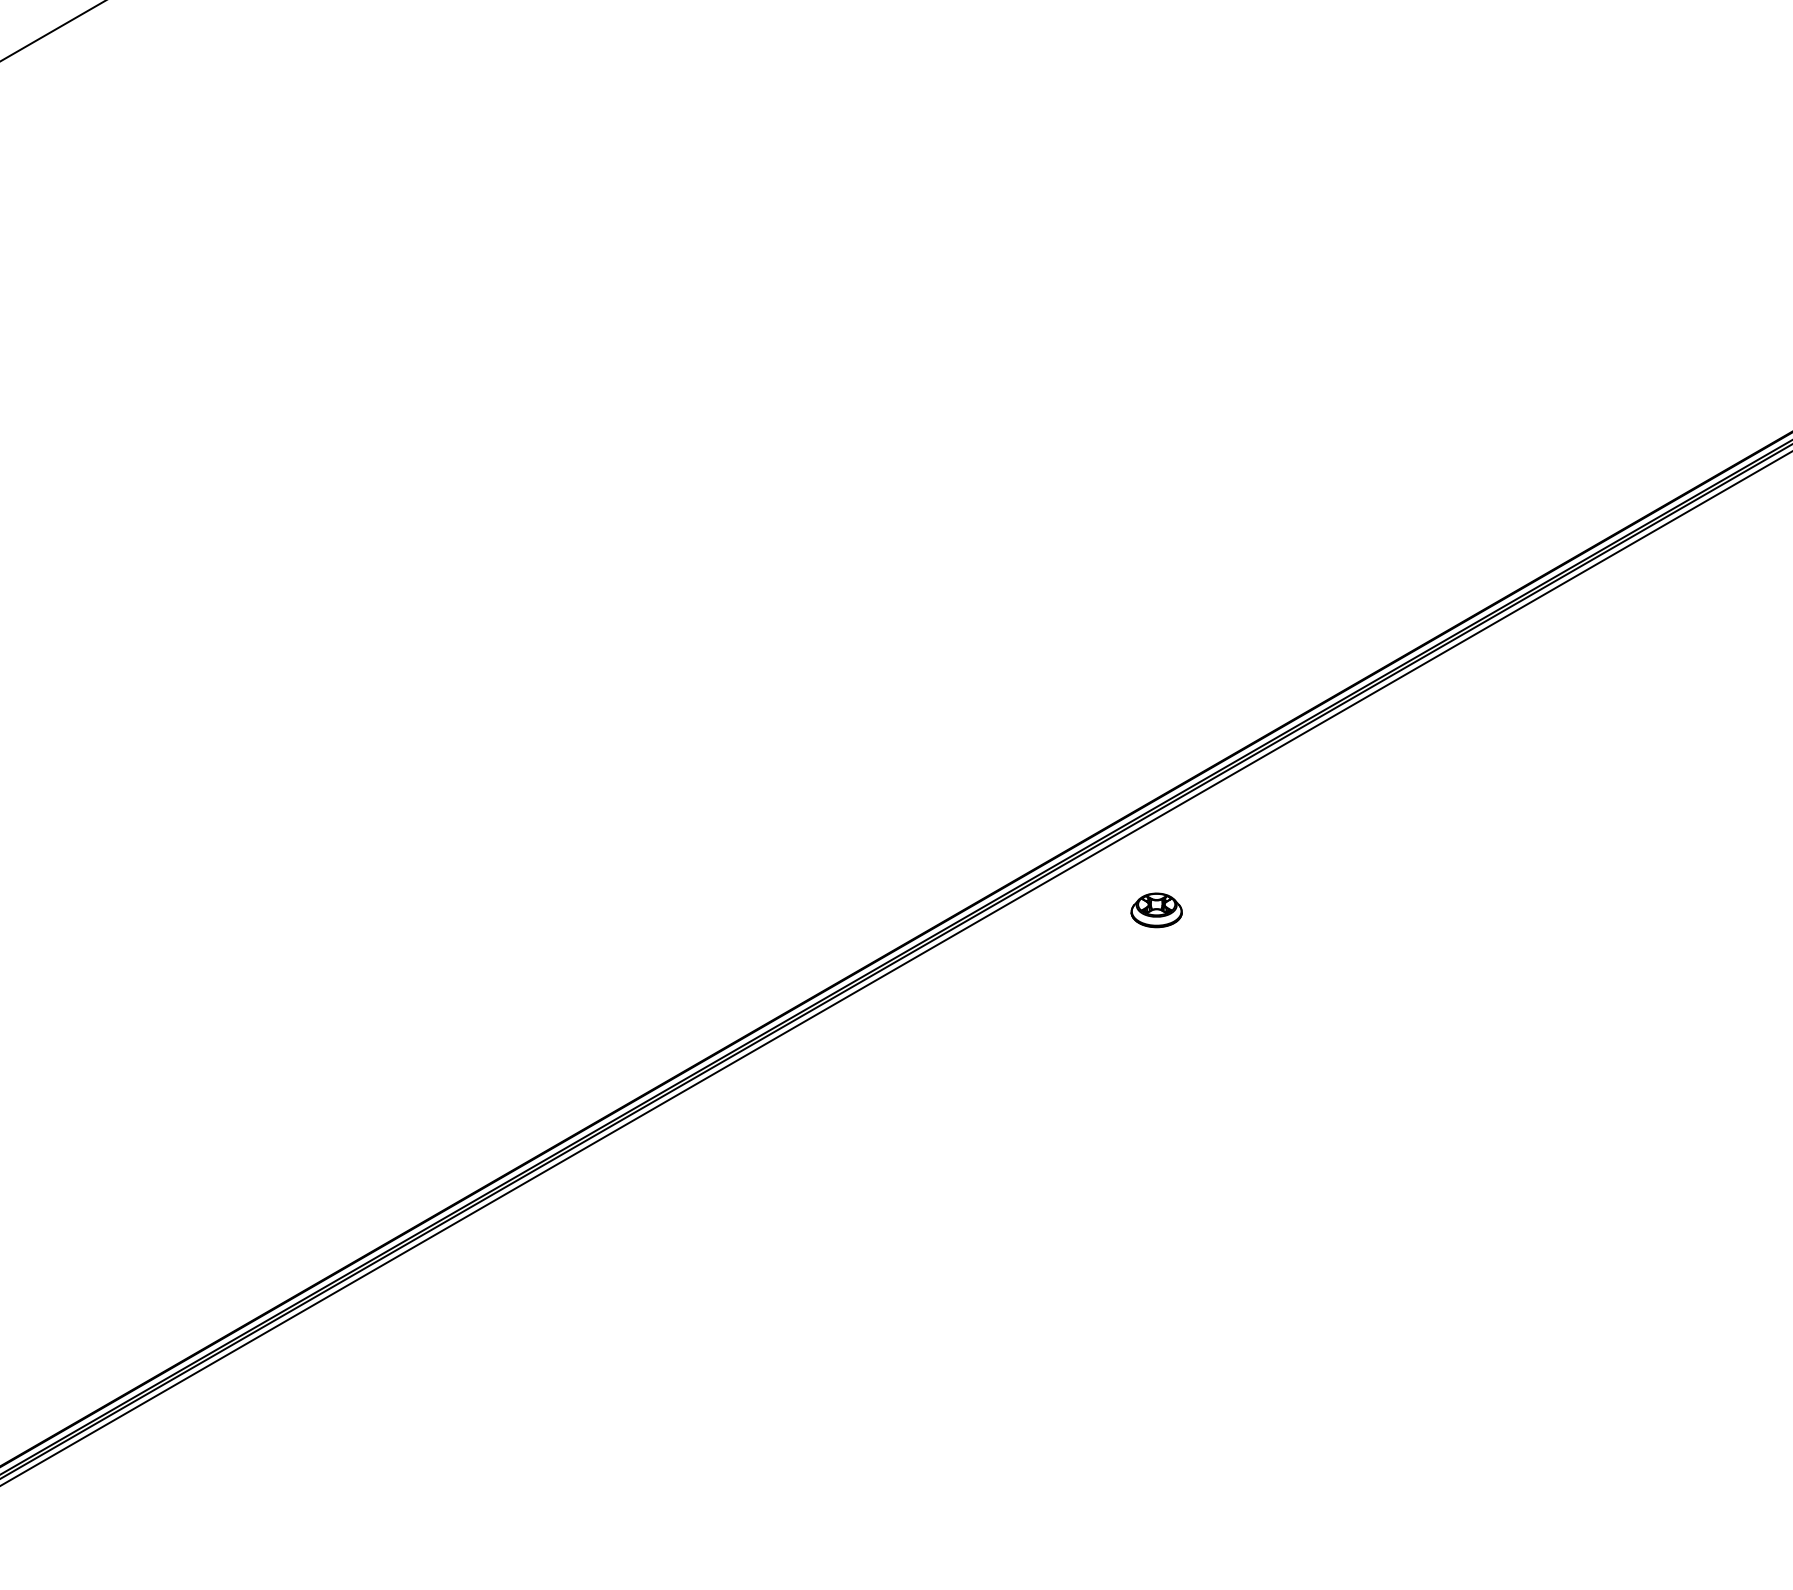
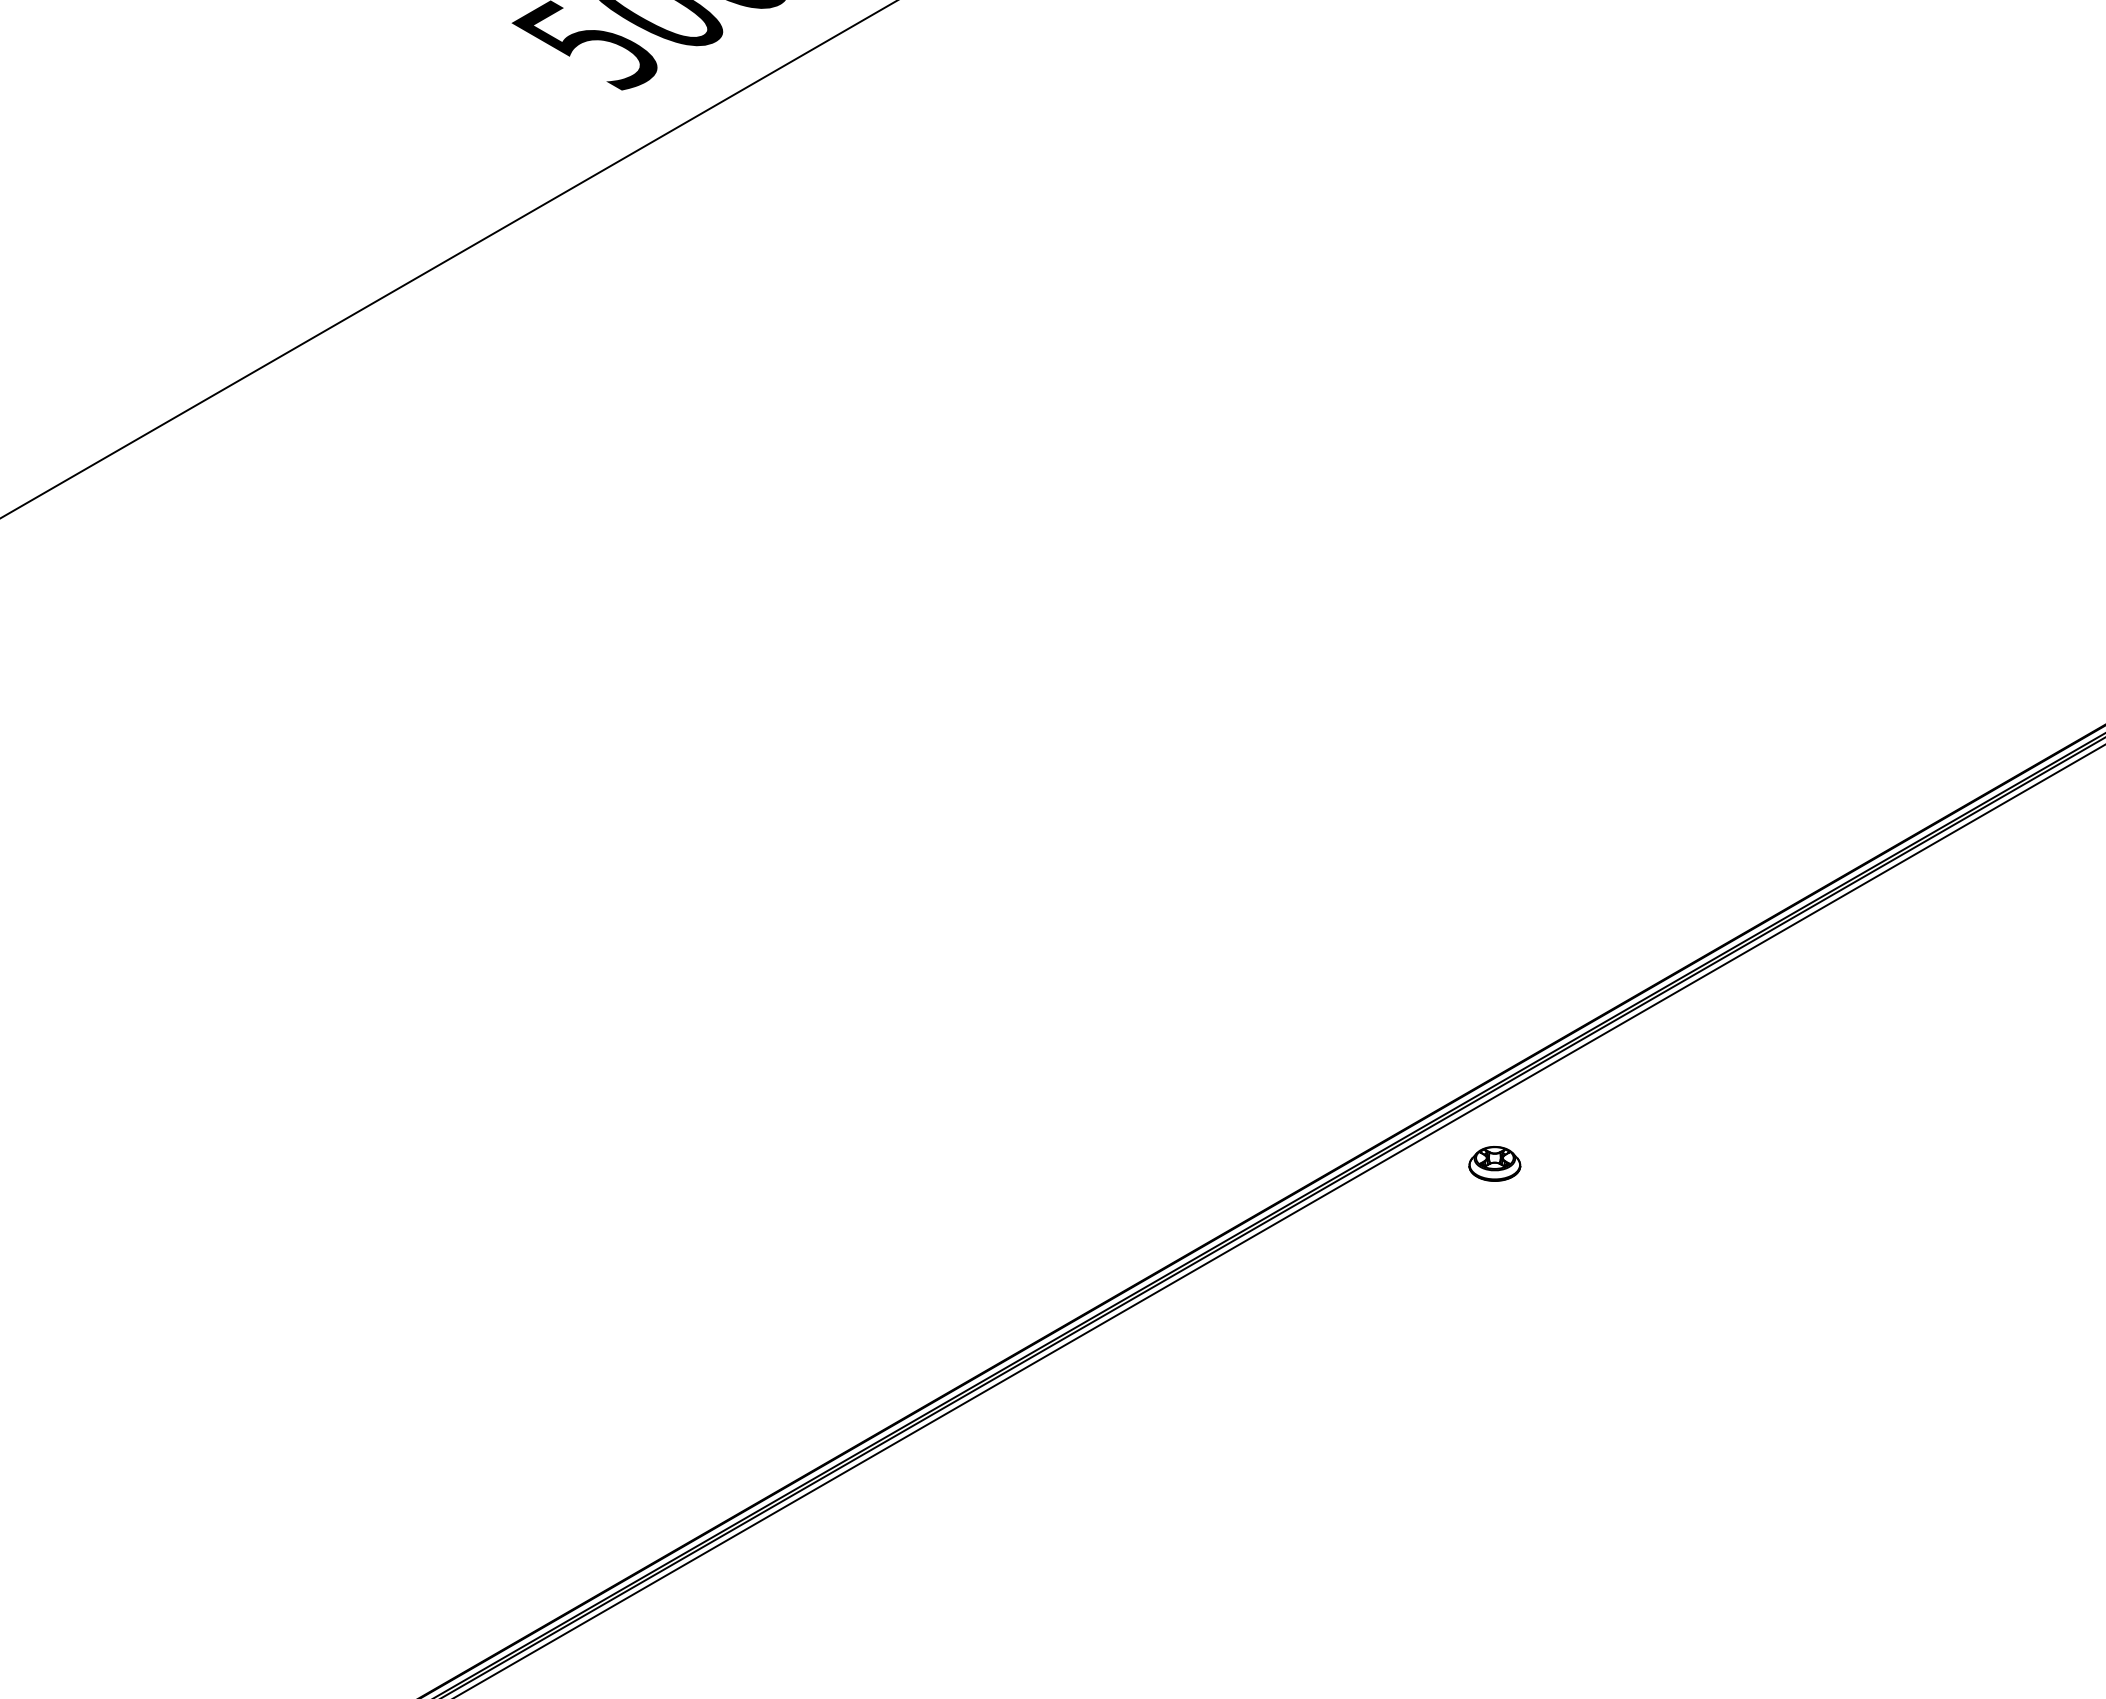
part: (1156, 909) -> (1494, 1163), moved

